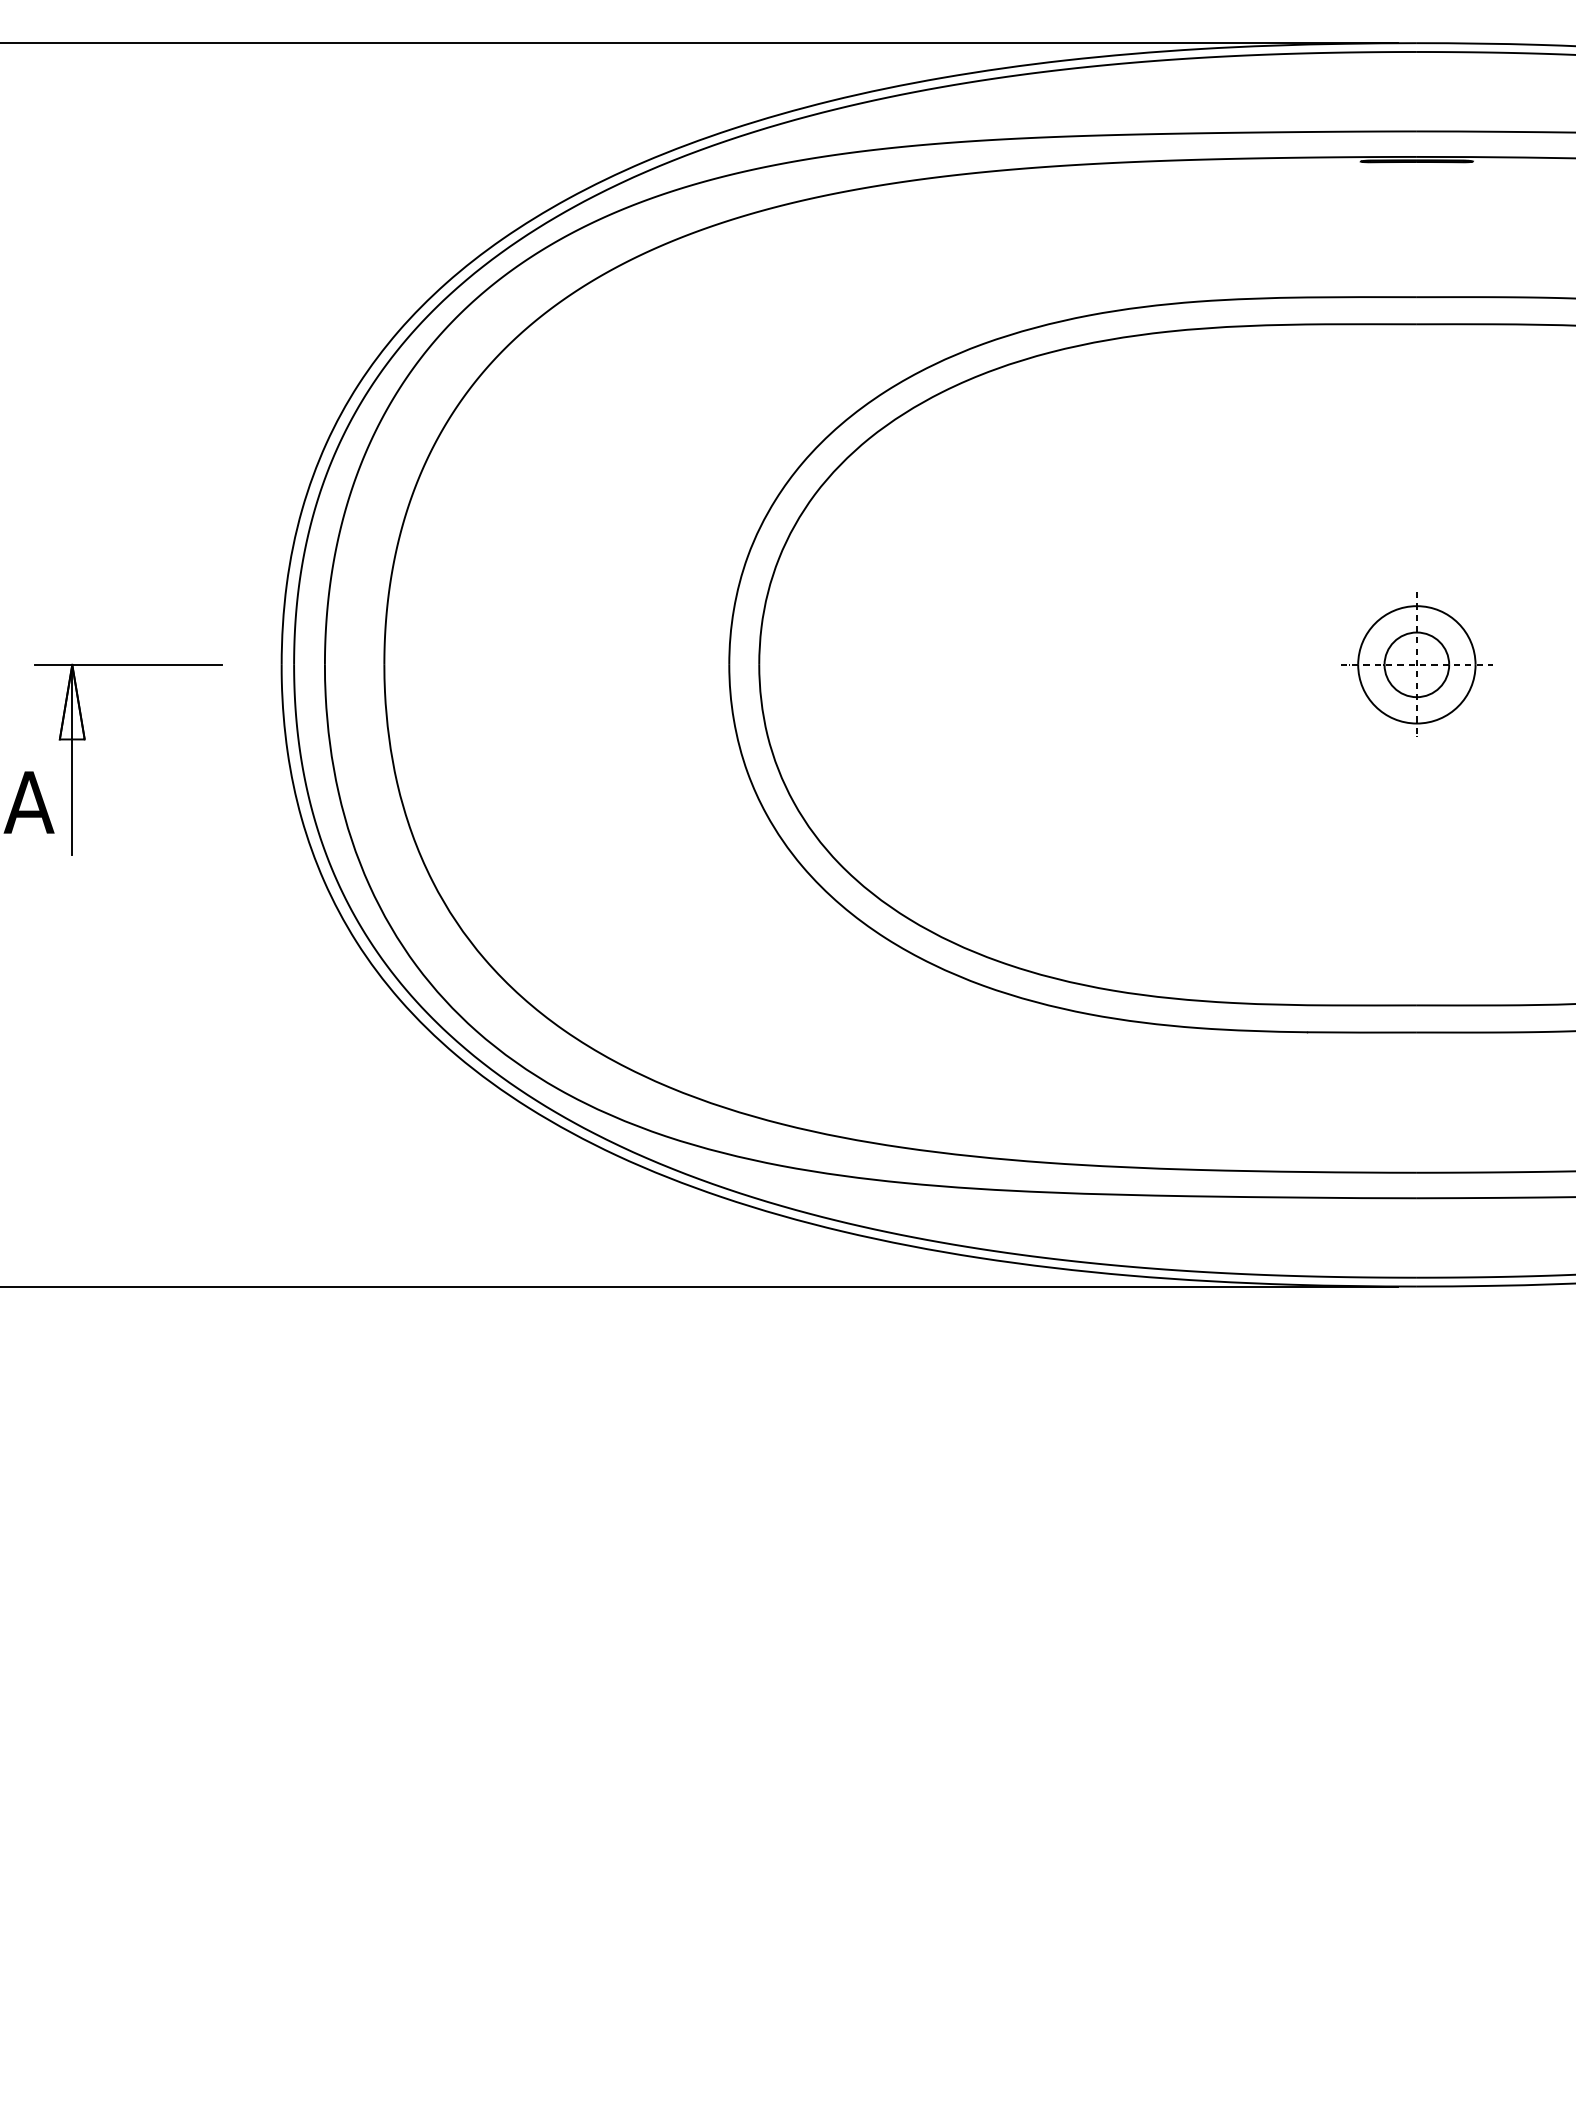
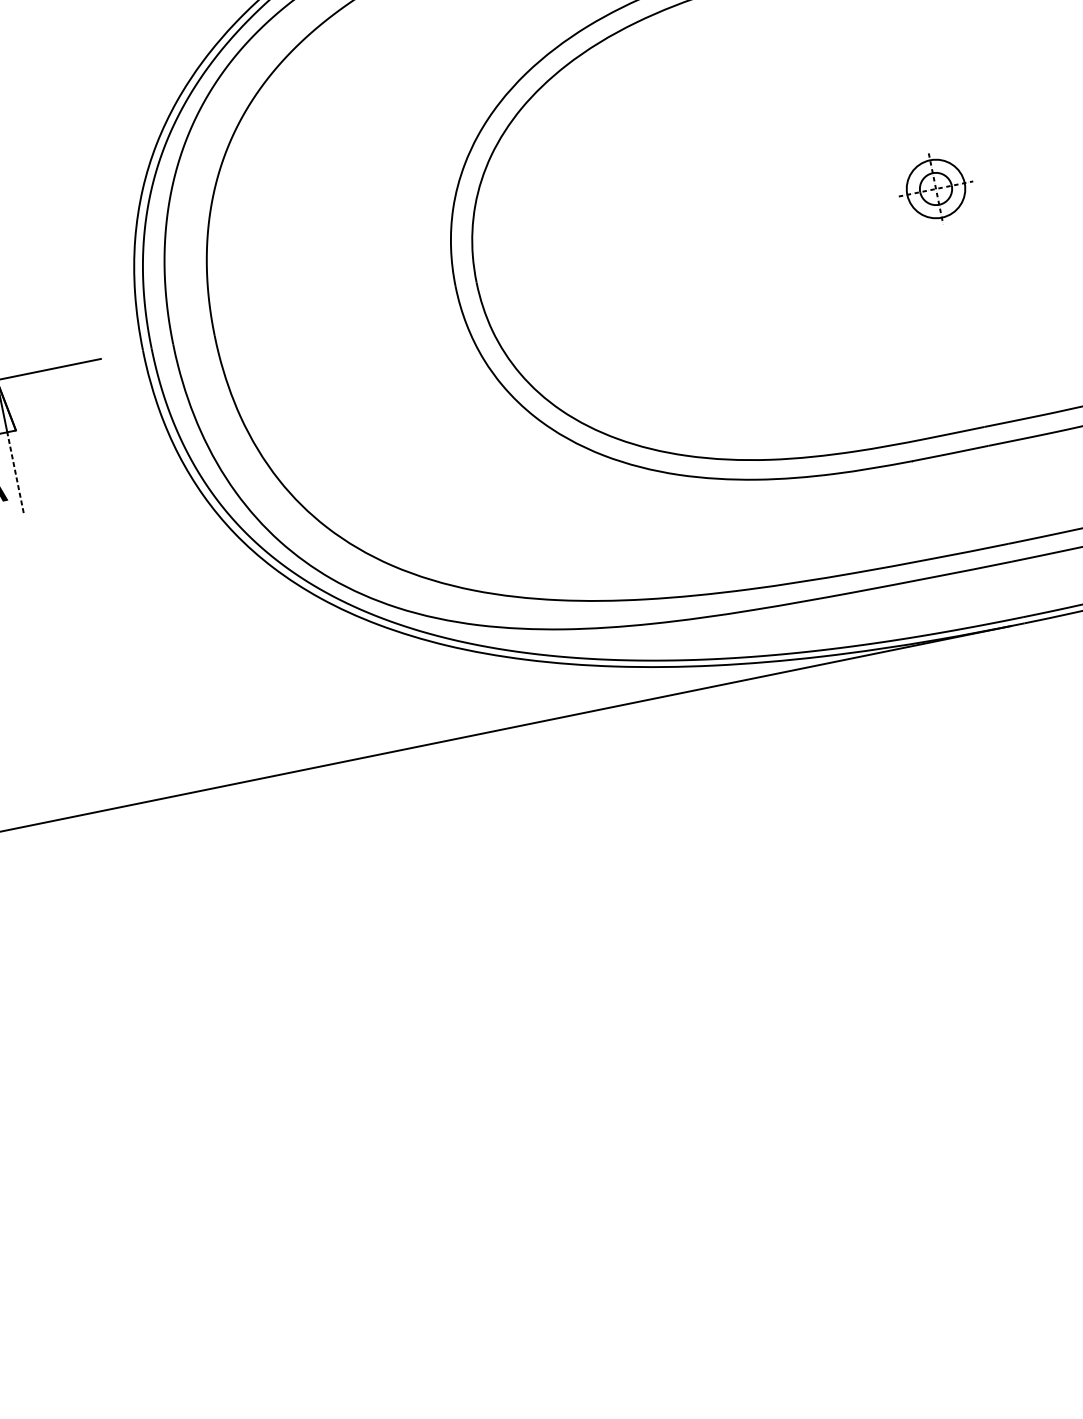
part: (1416, 664) -> (935, 188), size x0.7
line: (72, 797) -> (15, 472), solid -> dashed

